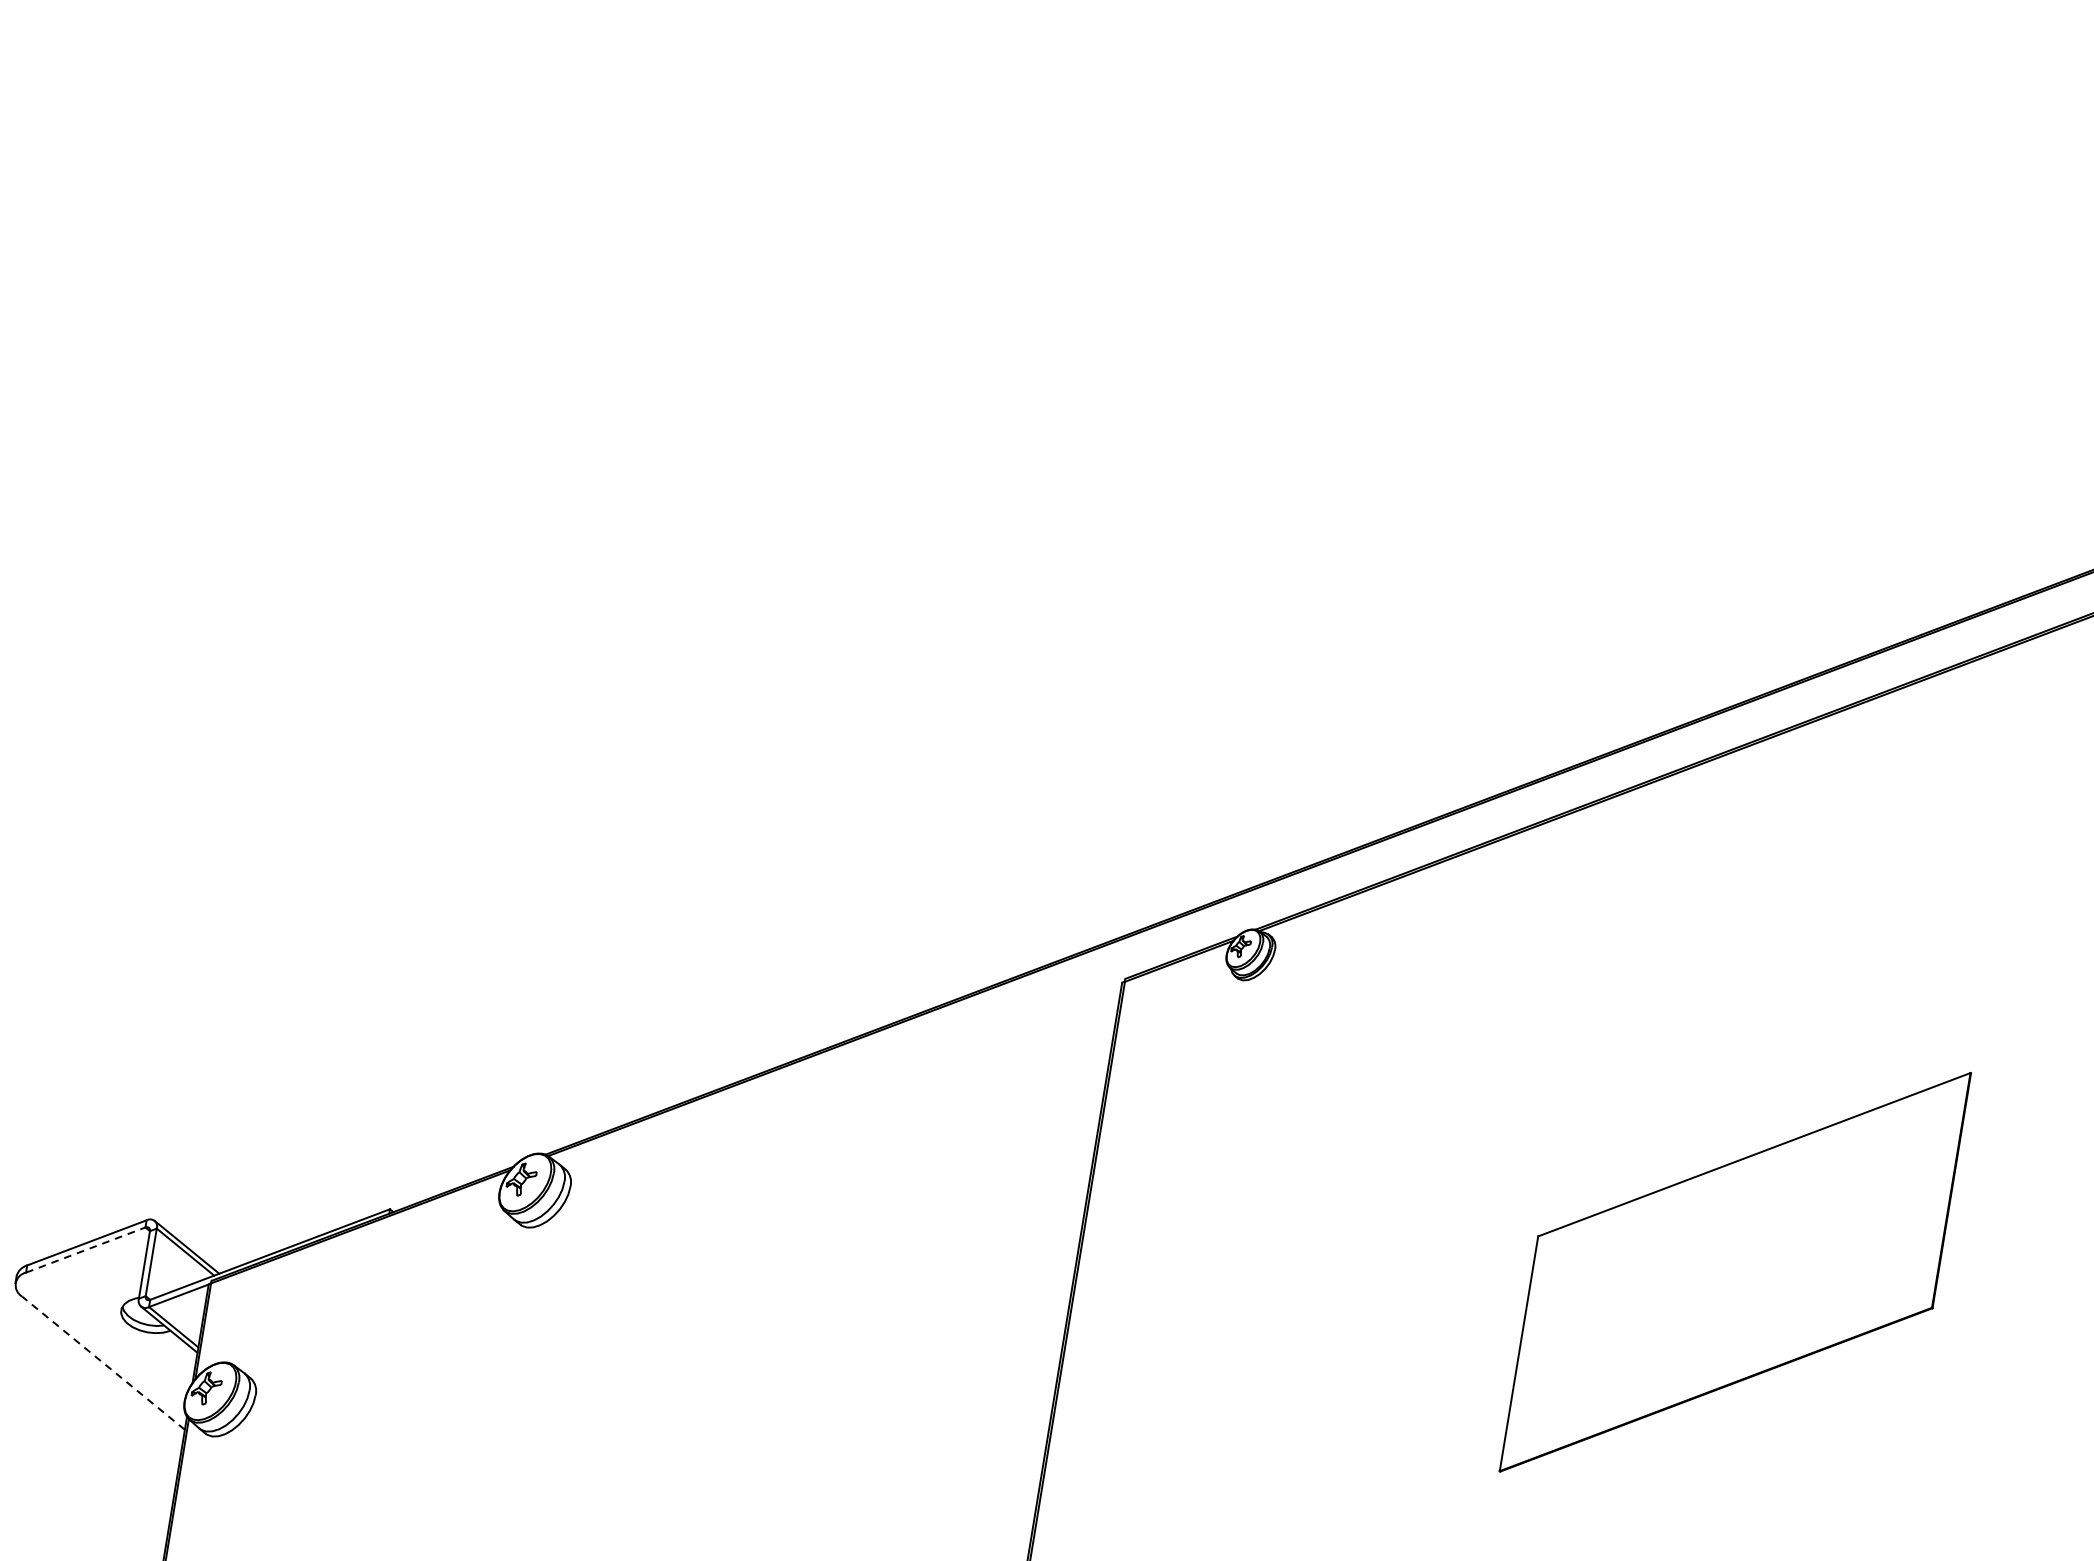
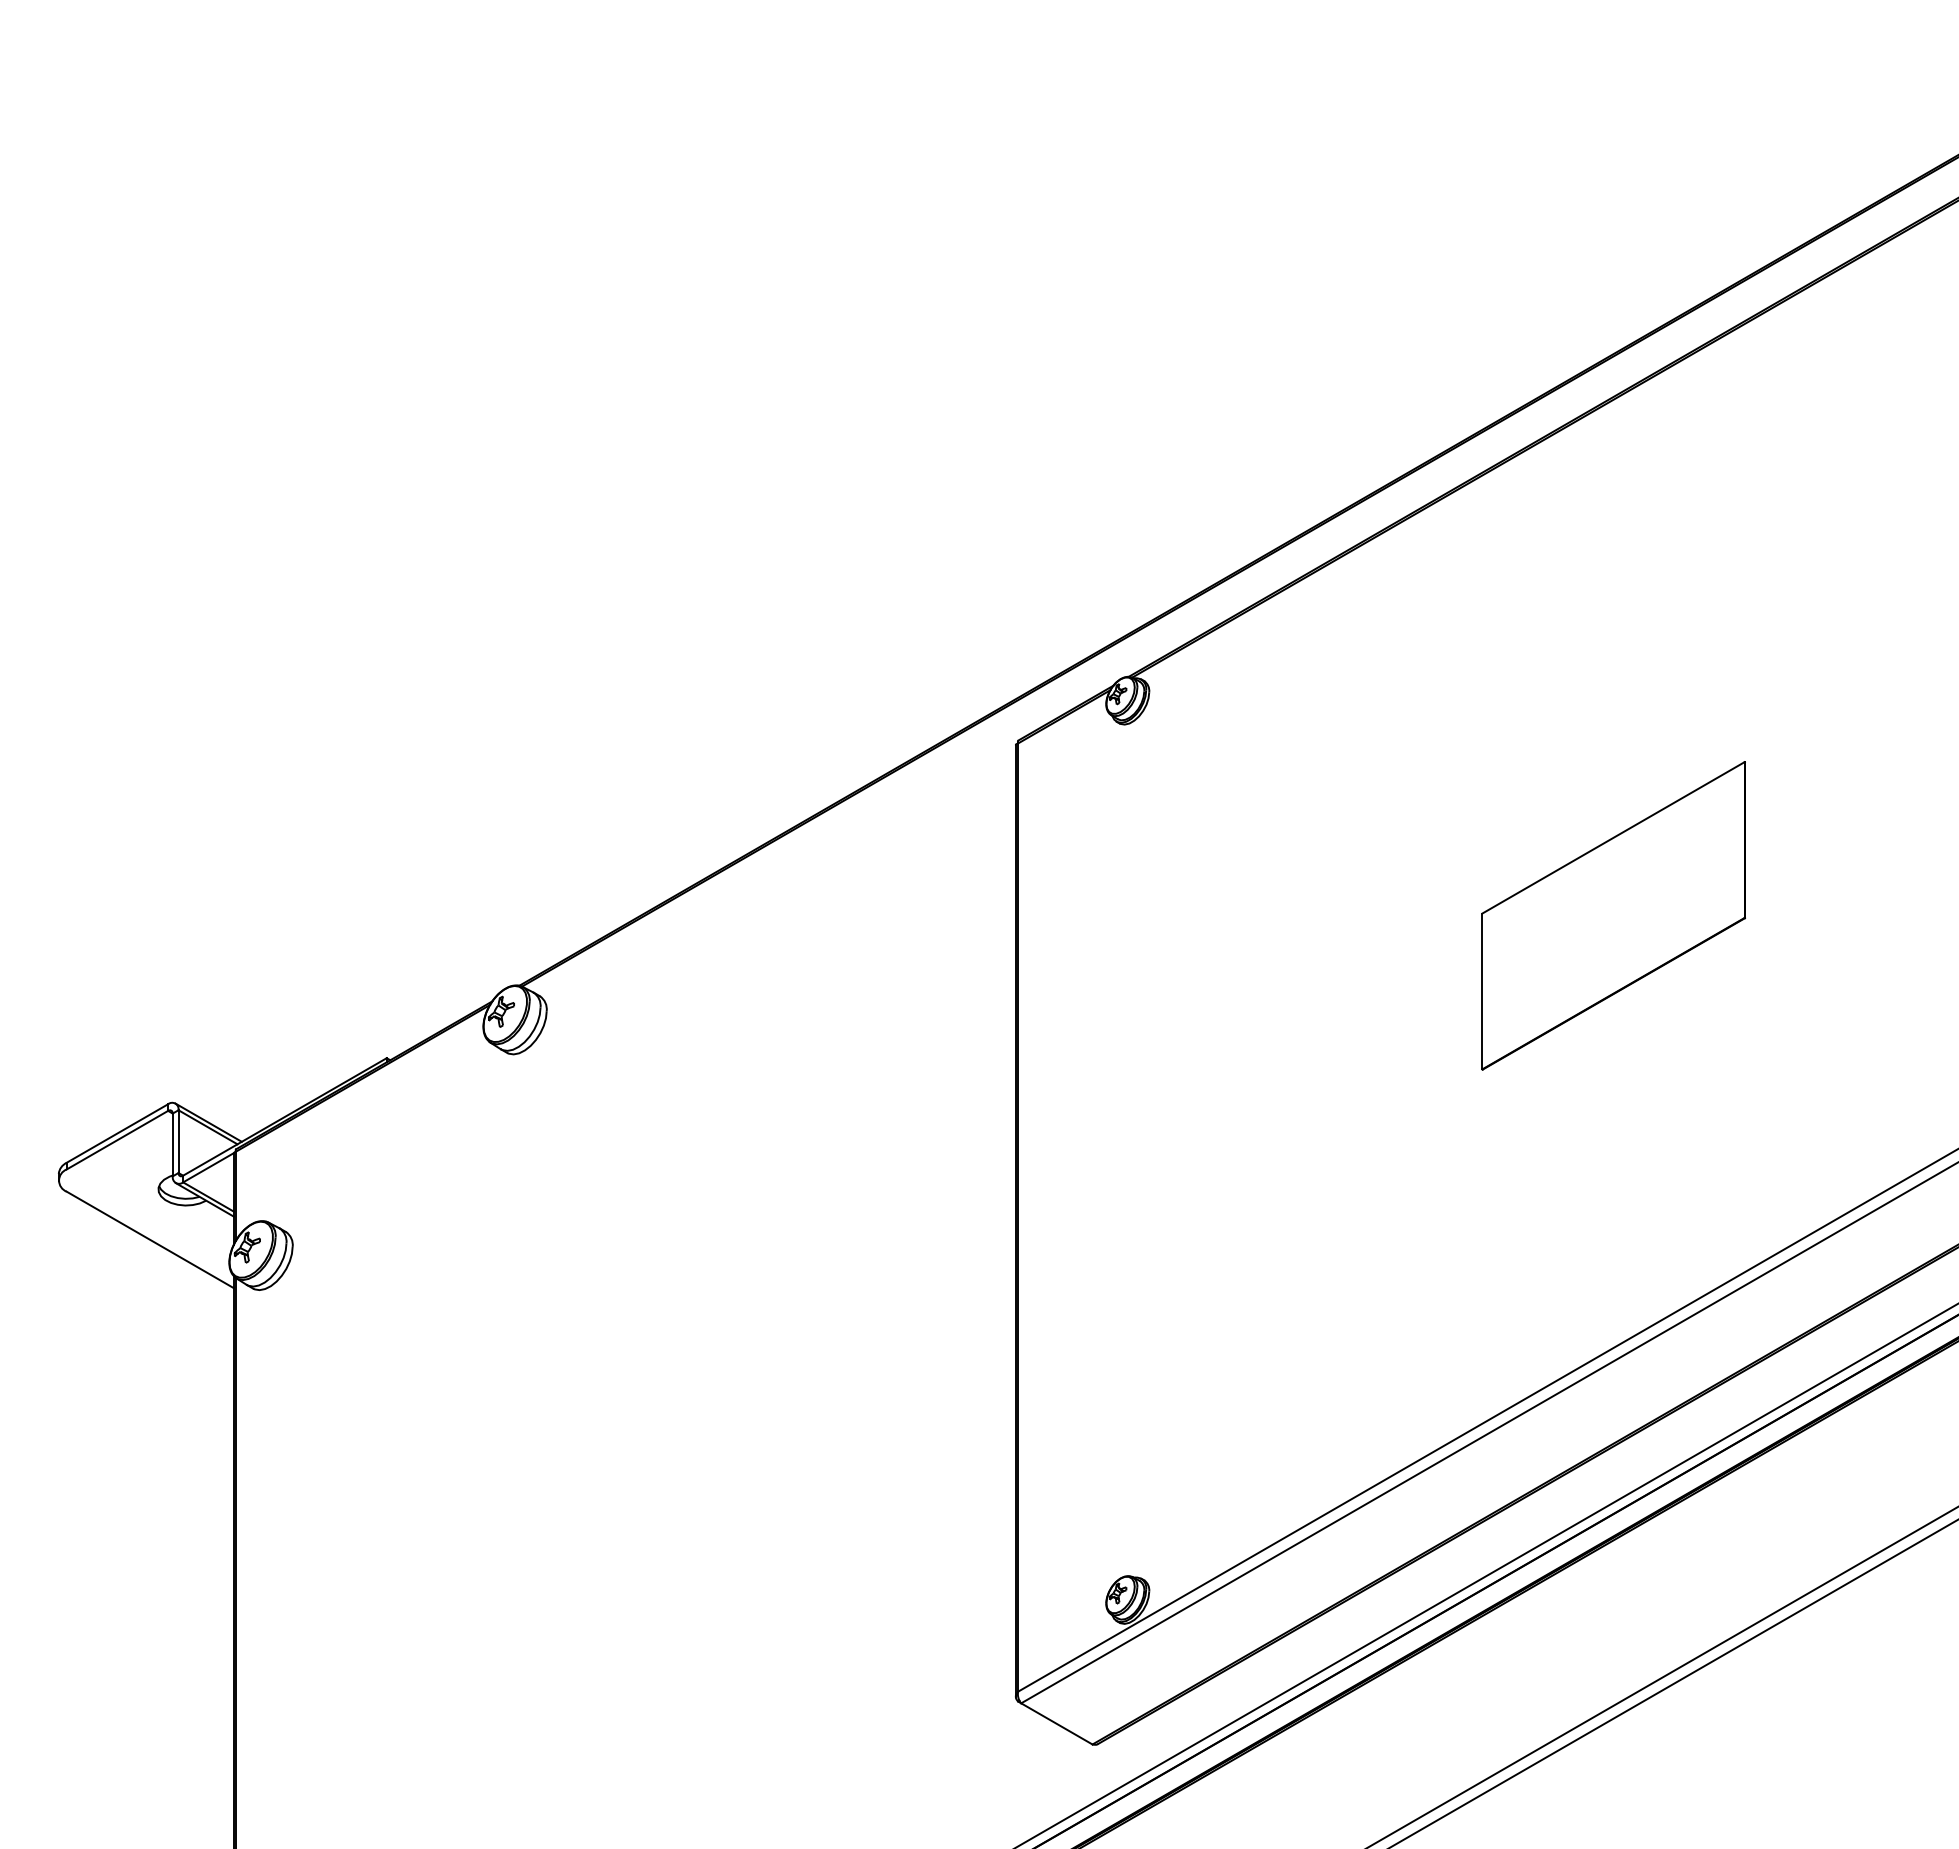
line: (85, 1250) -> (117, 1140), dashed -> solid
part: (1735, 1271) -> (1613, 915), size x0.71
line: (102, 1362) -> (149, 1239), dashed -> solid

